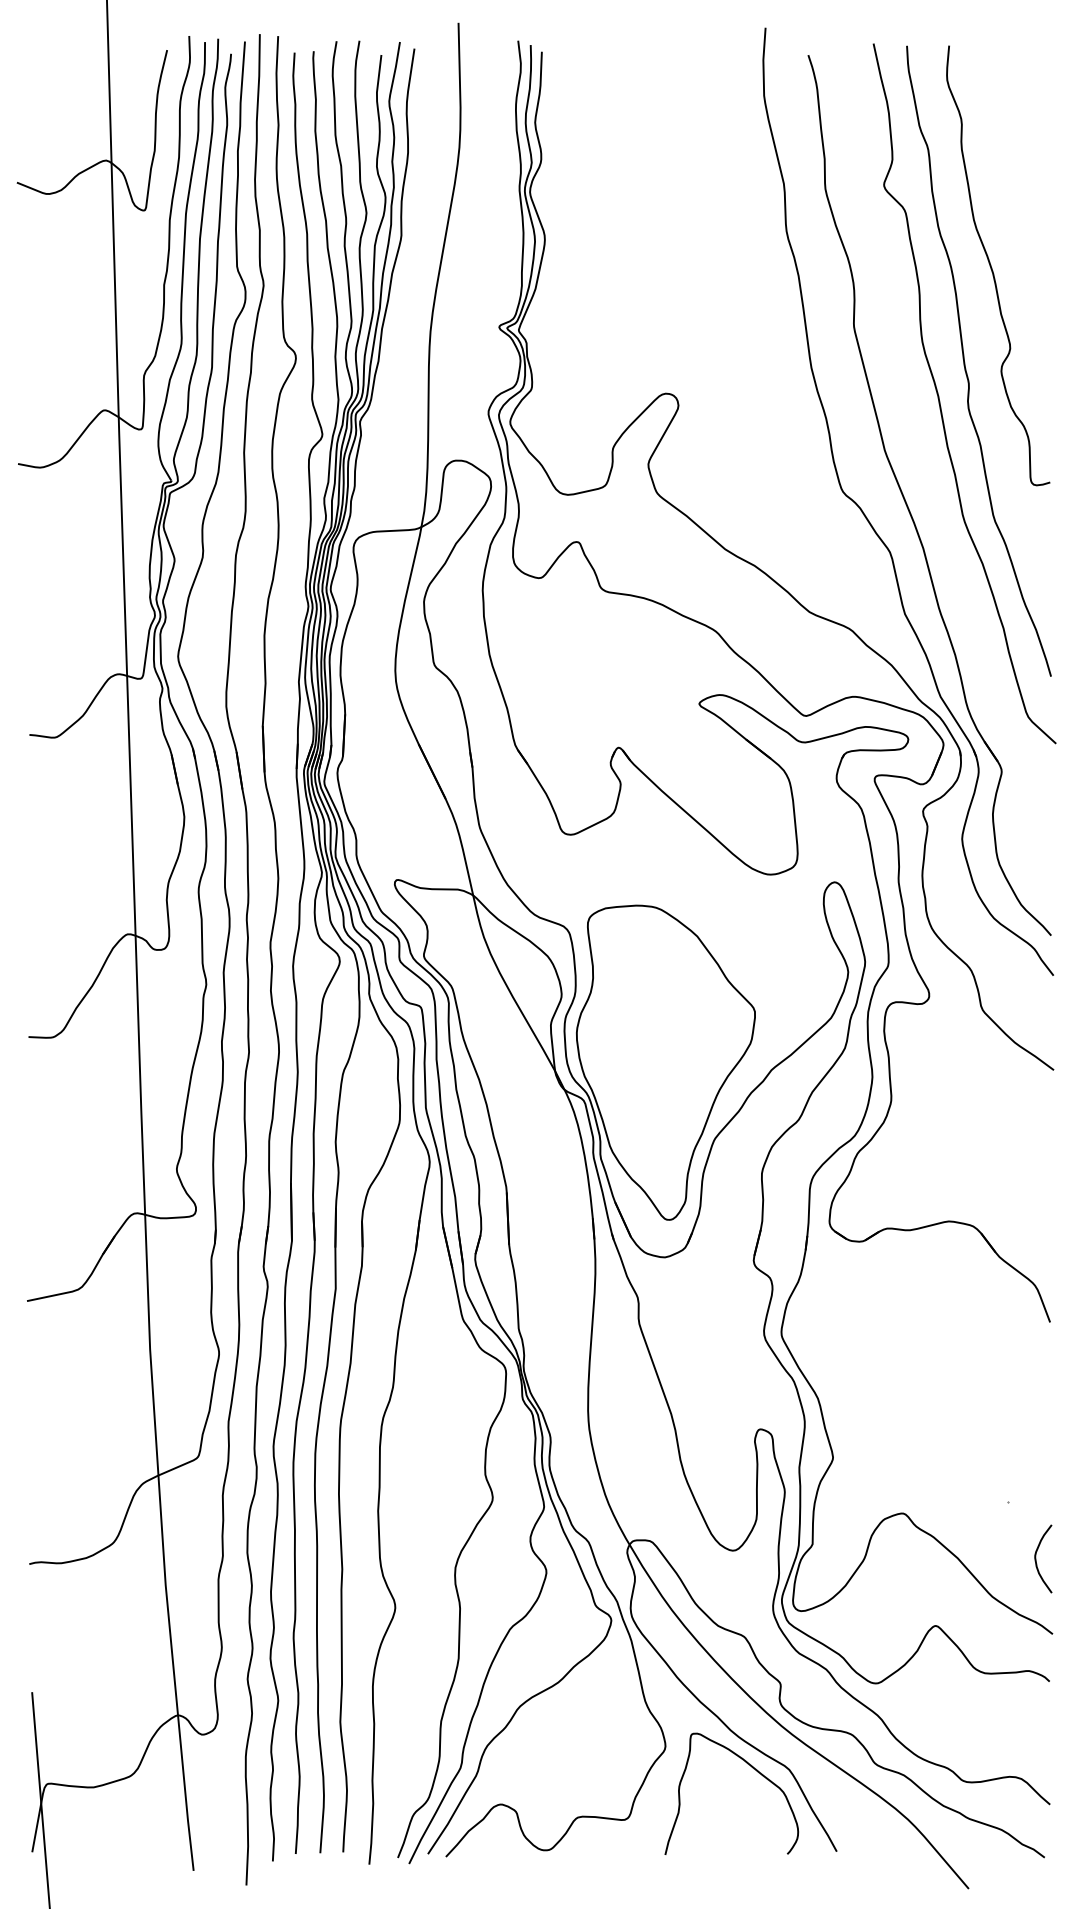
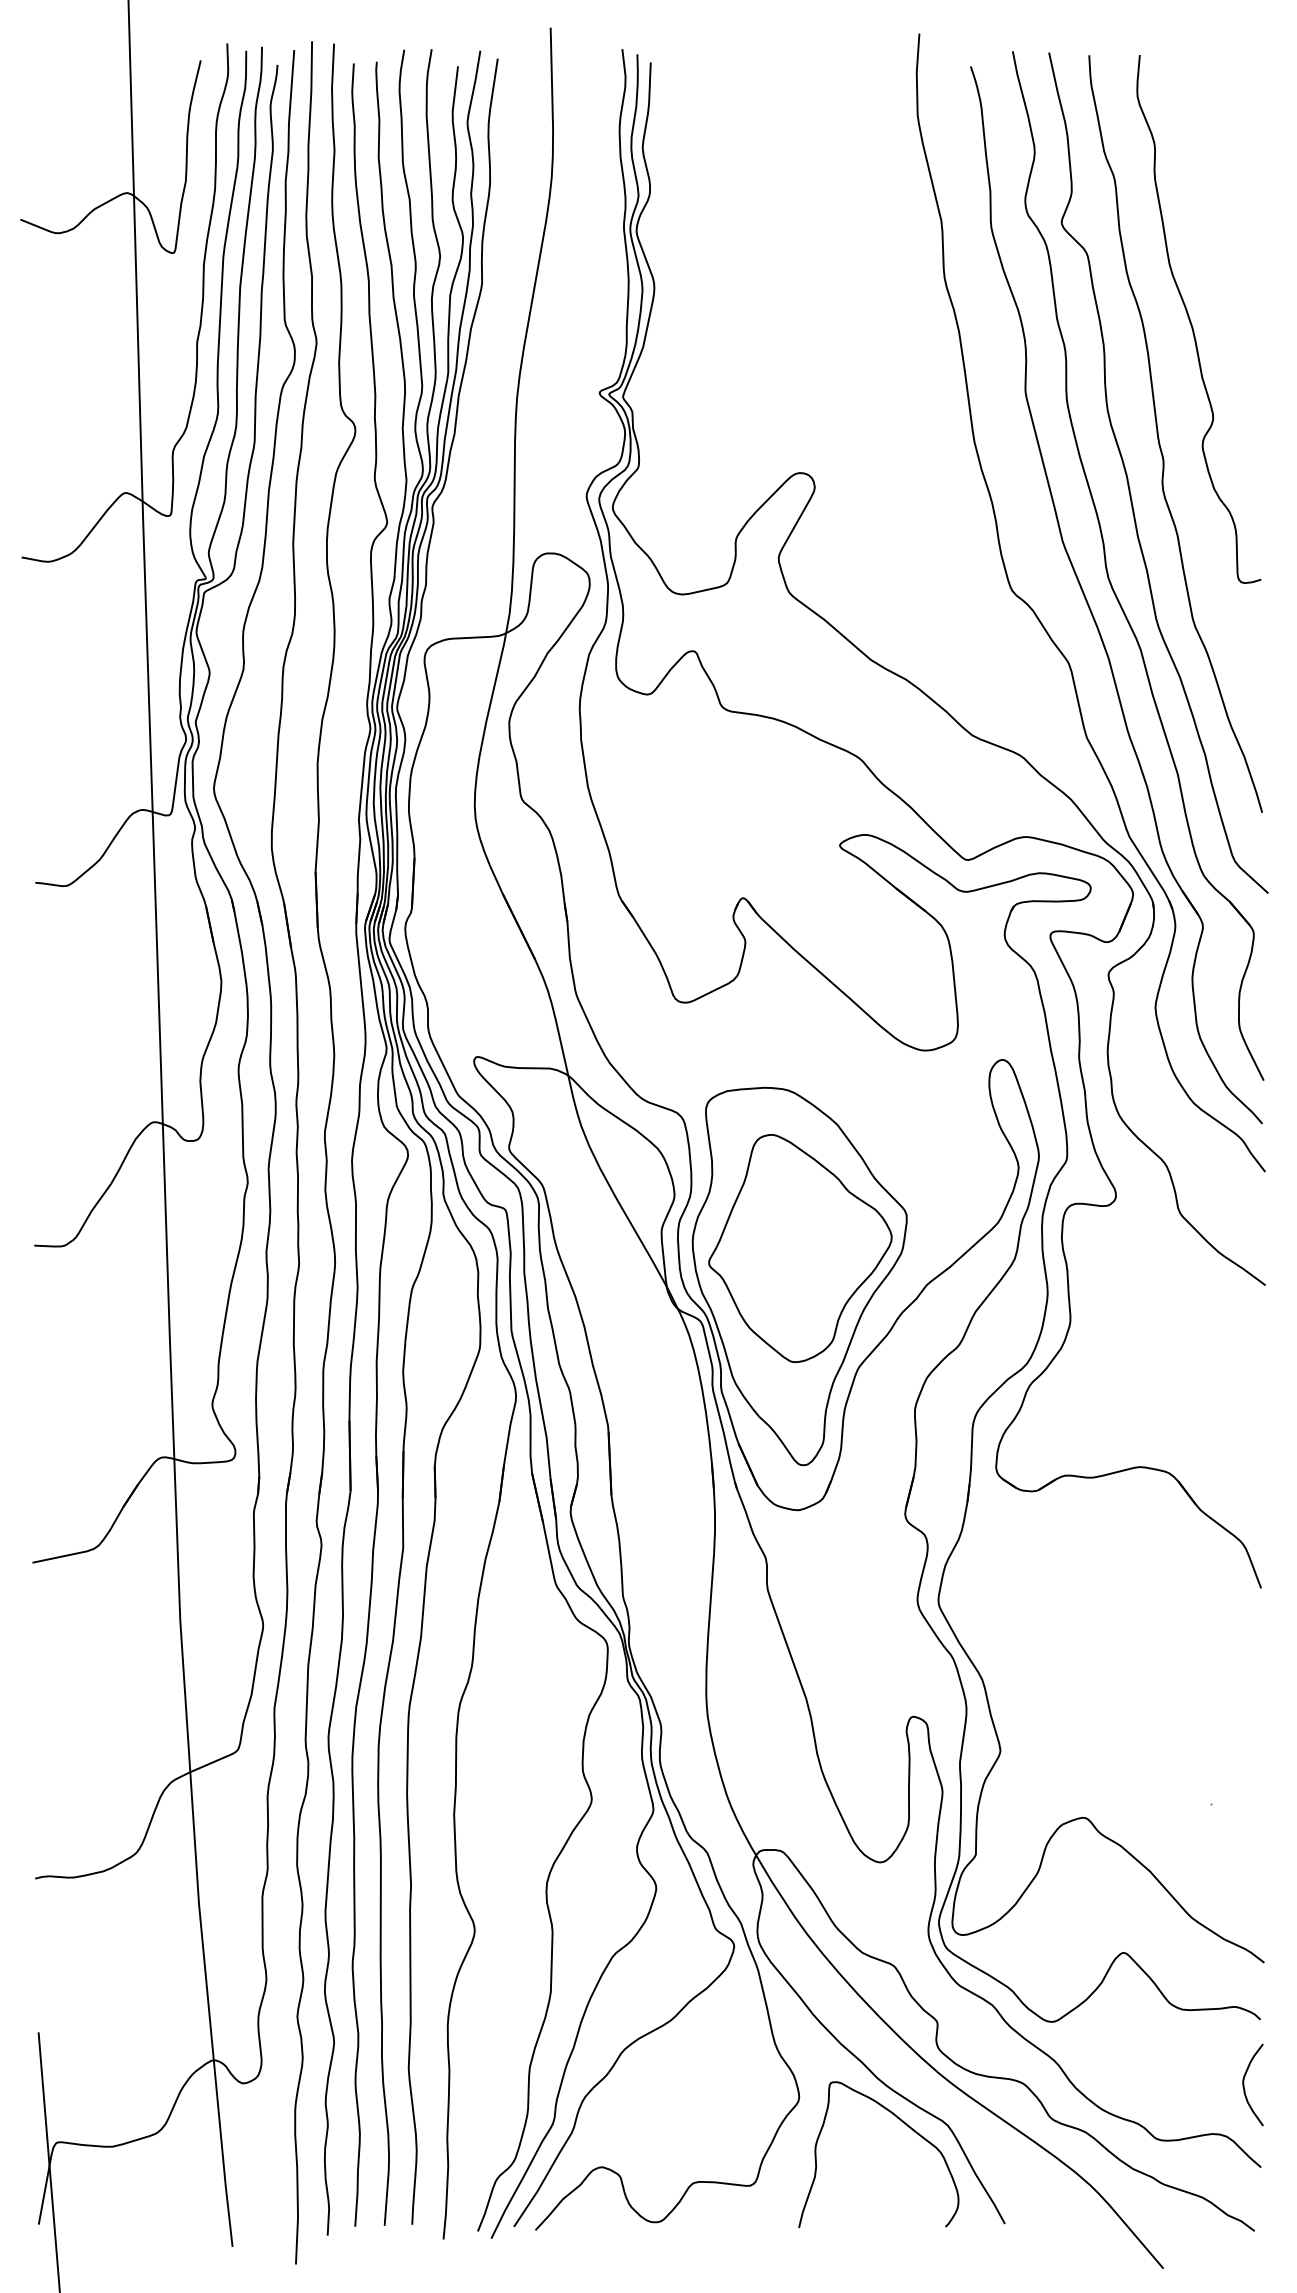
part: (923, 477) -> (1109, 573), added
part: (666, 1039) -> (800, 1248), added
curve: (1036, 1558) -> (1244, 2084), moved

